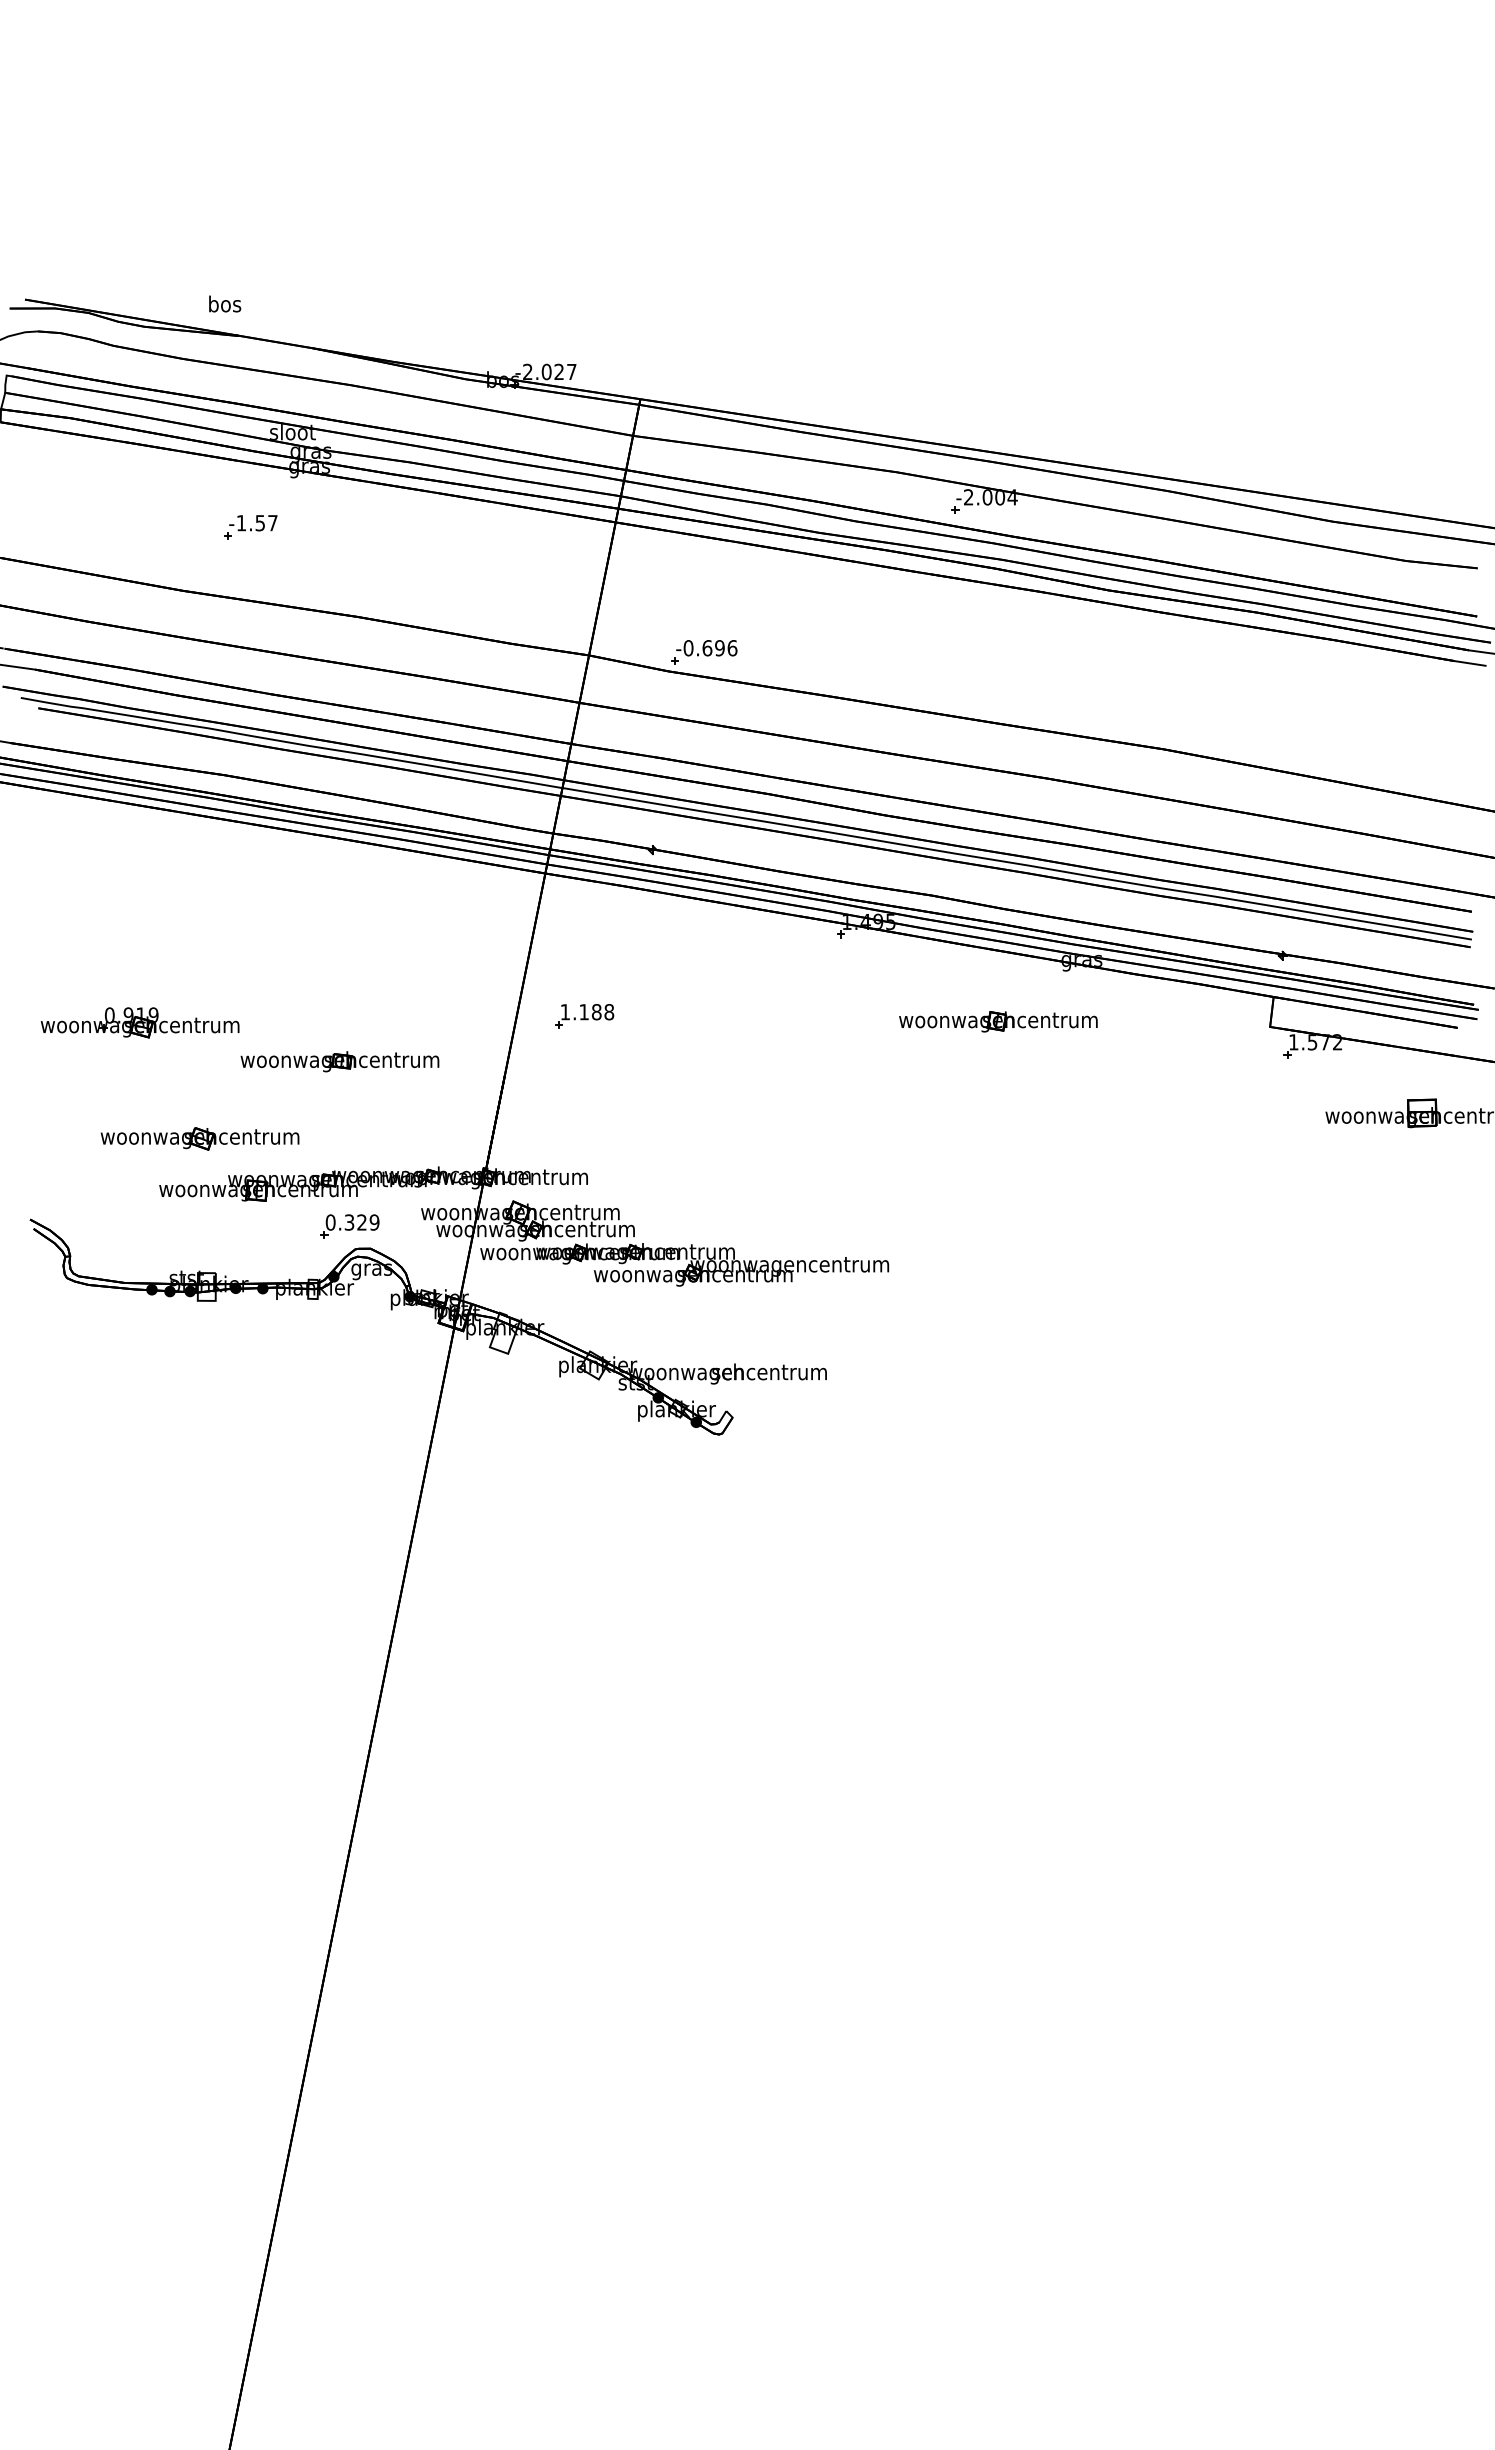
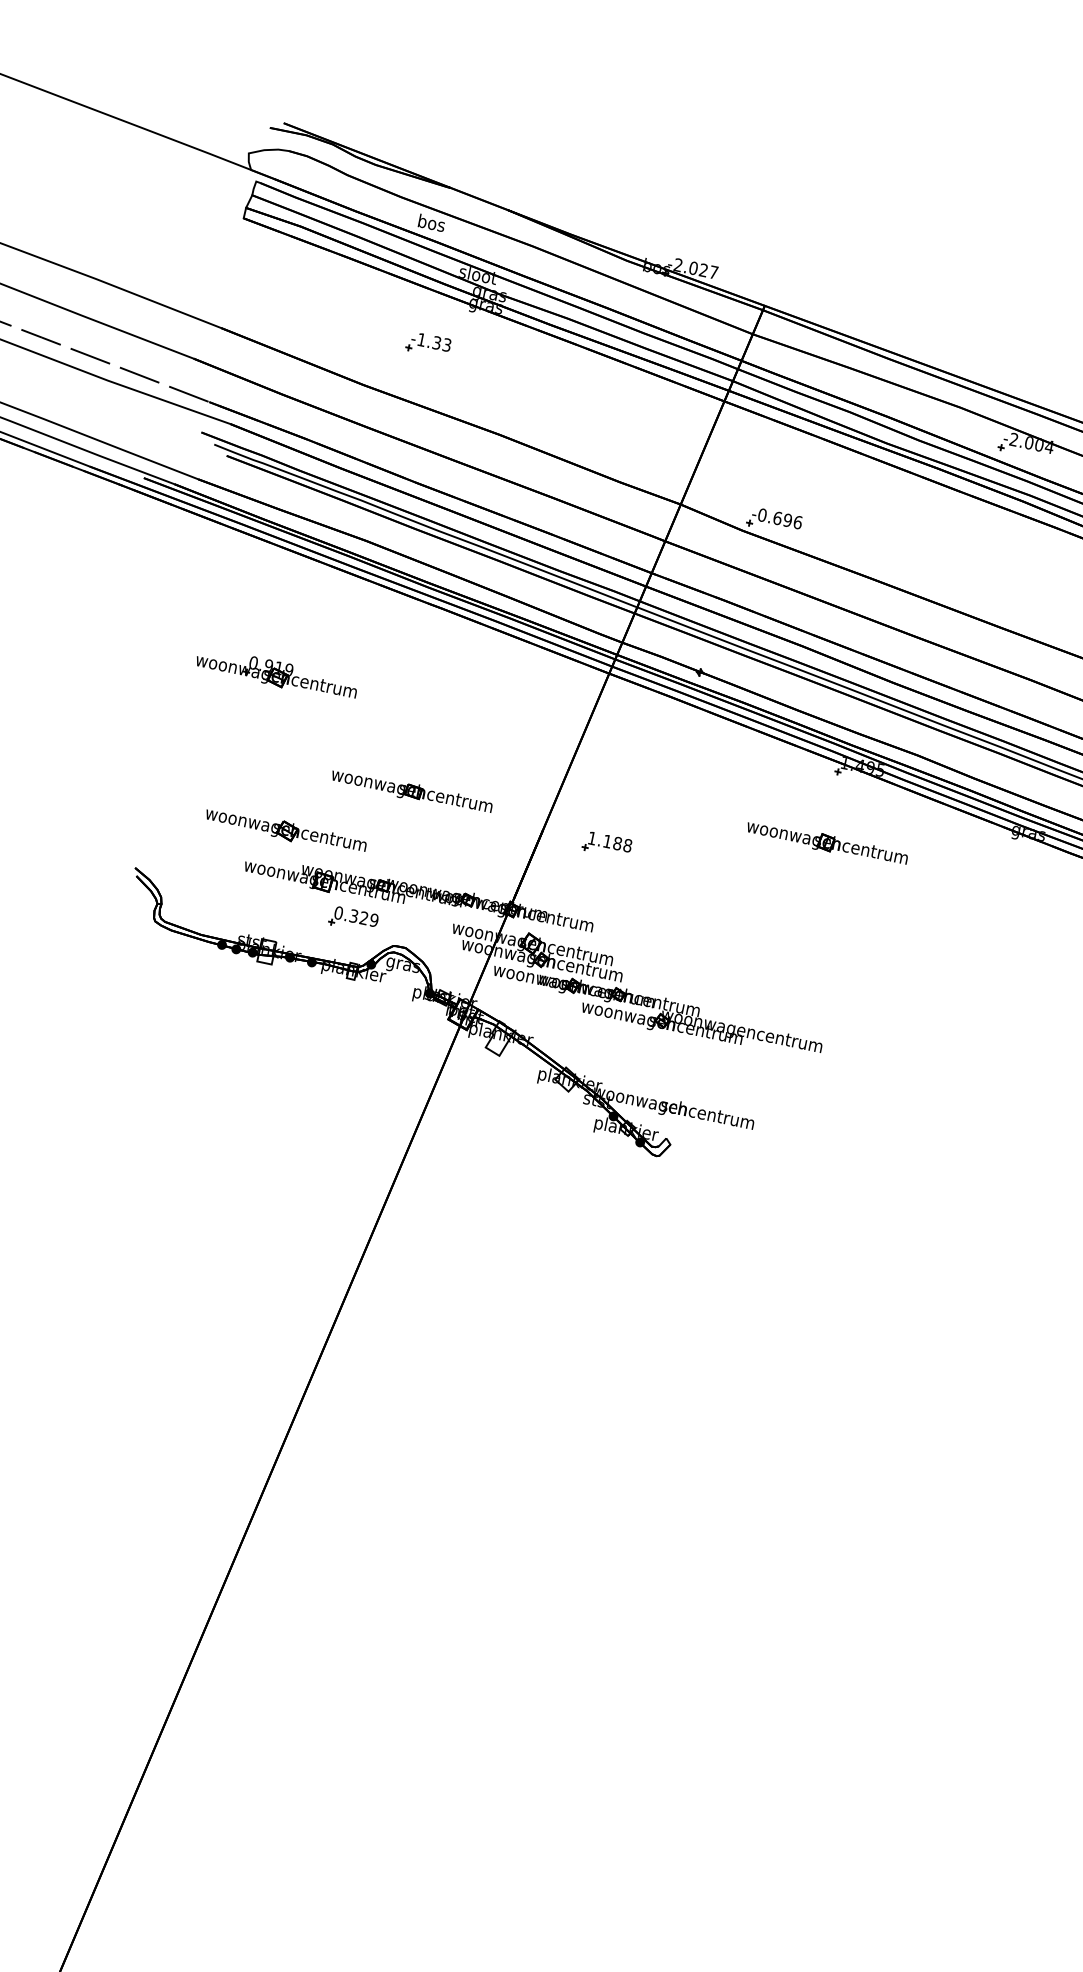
text: (225, 303) -> (432, 222), moved
text: (266, 523) -> (441, 344), -1.57 -> -1.33
part: (584, 1016) -> (607, 845), moved
part: (998, 1021) -> (827, 843), moved
part: (139, 1022) -> (276, 673), moved
part: (349, 1226) -> (353, 919), moved

